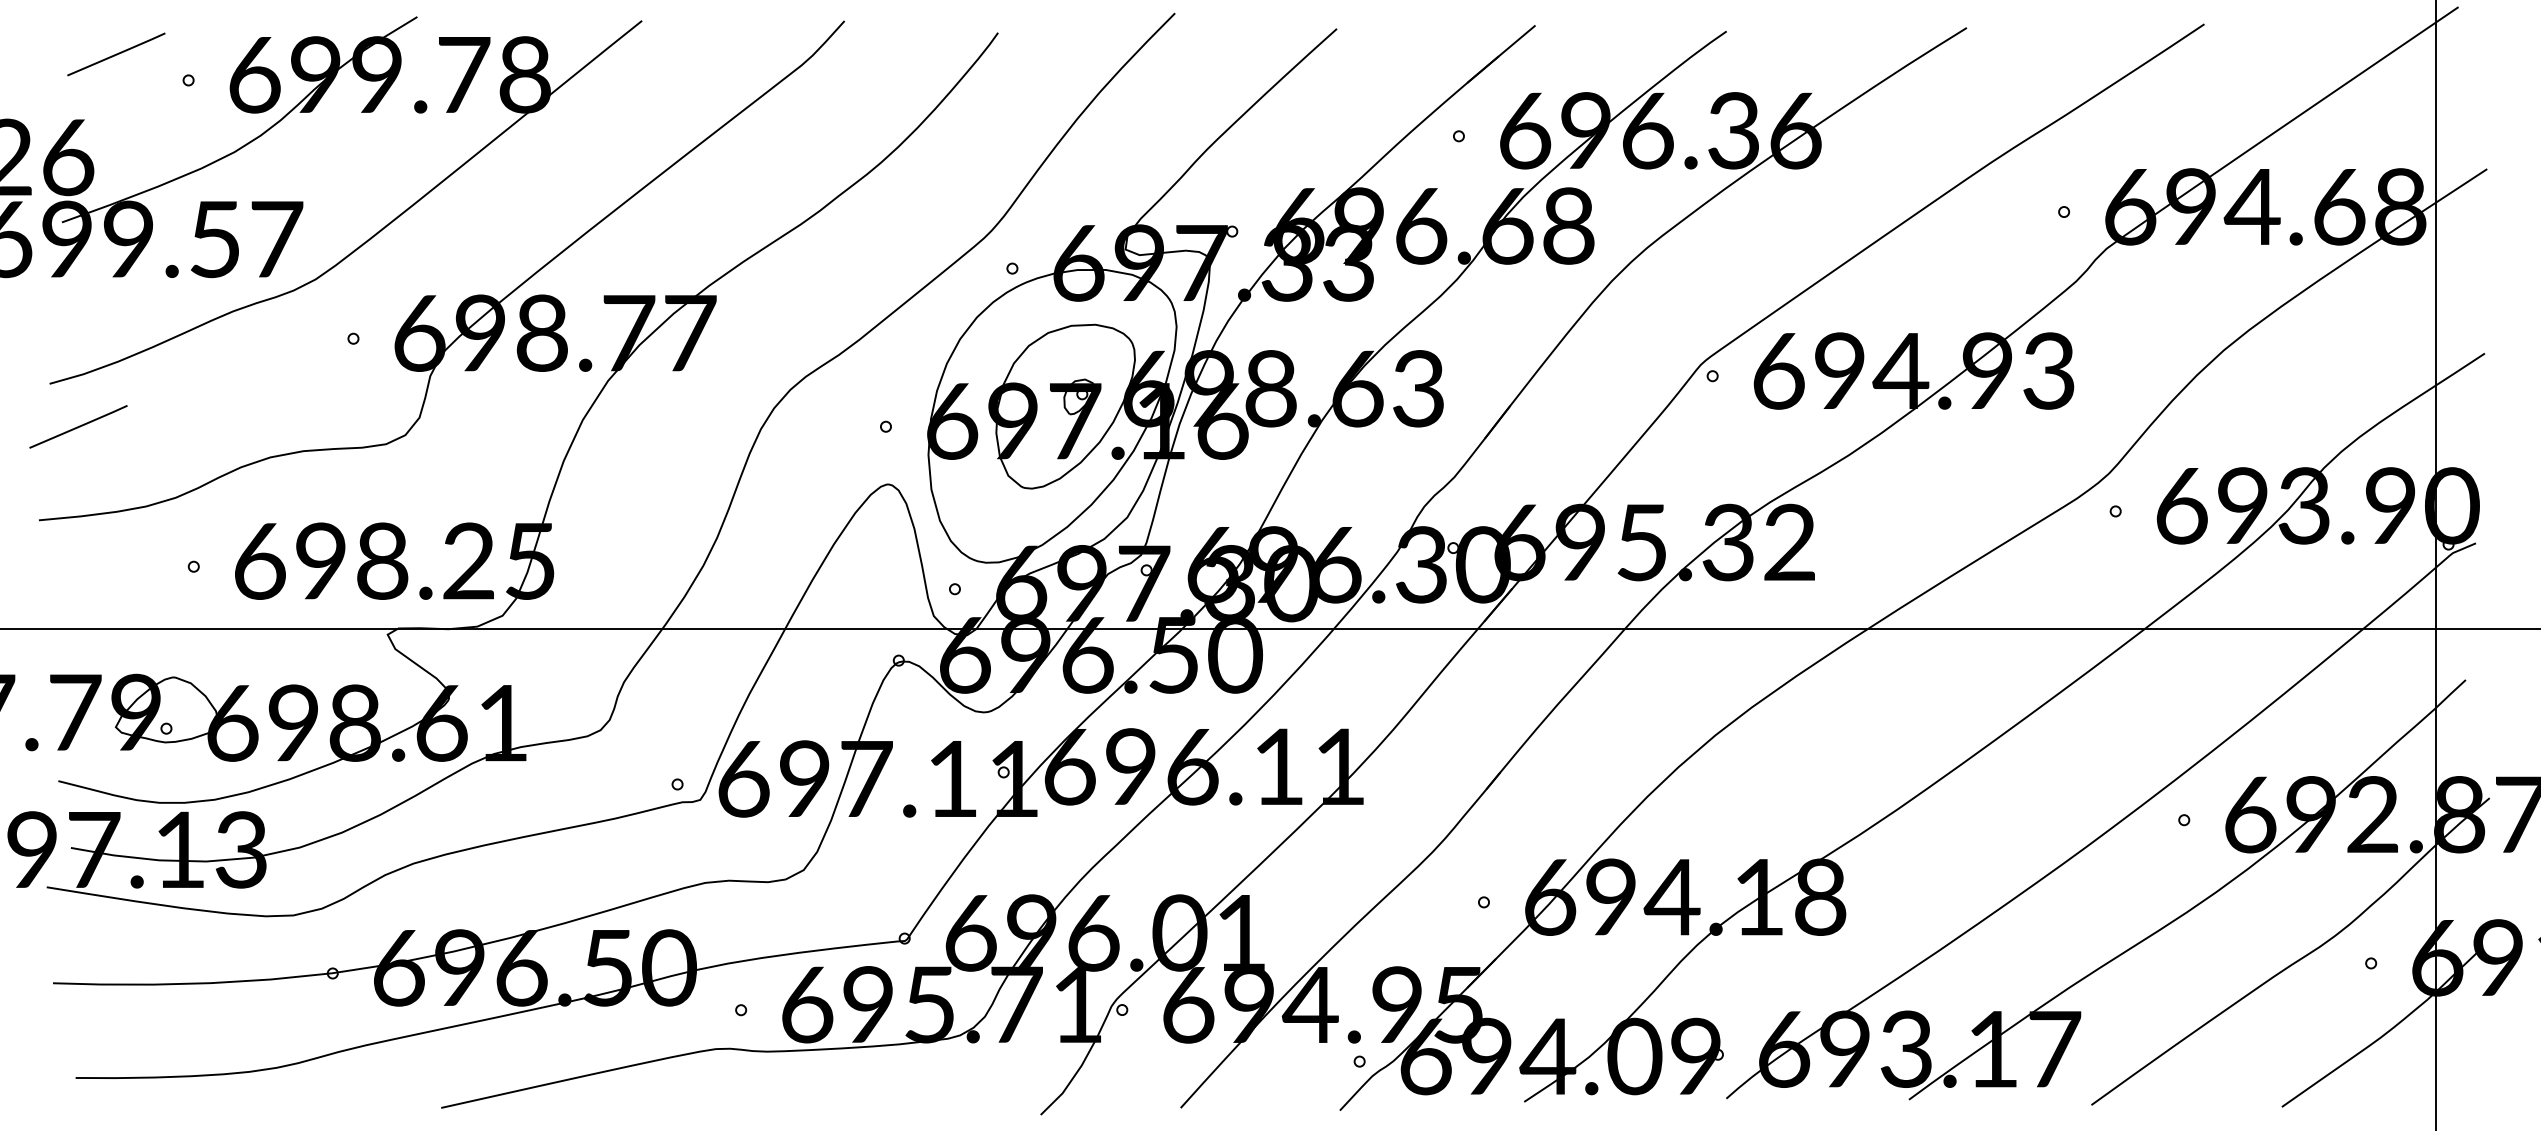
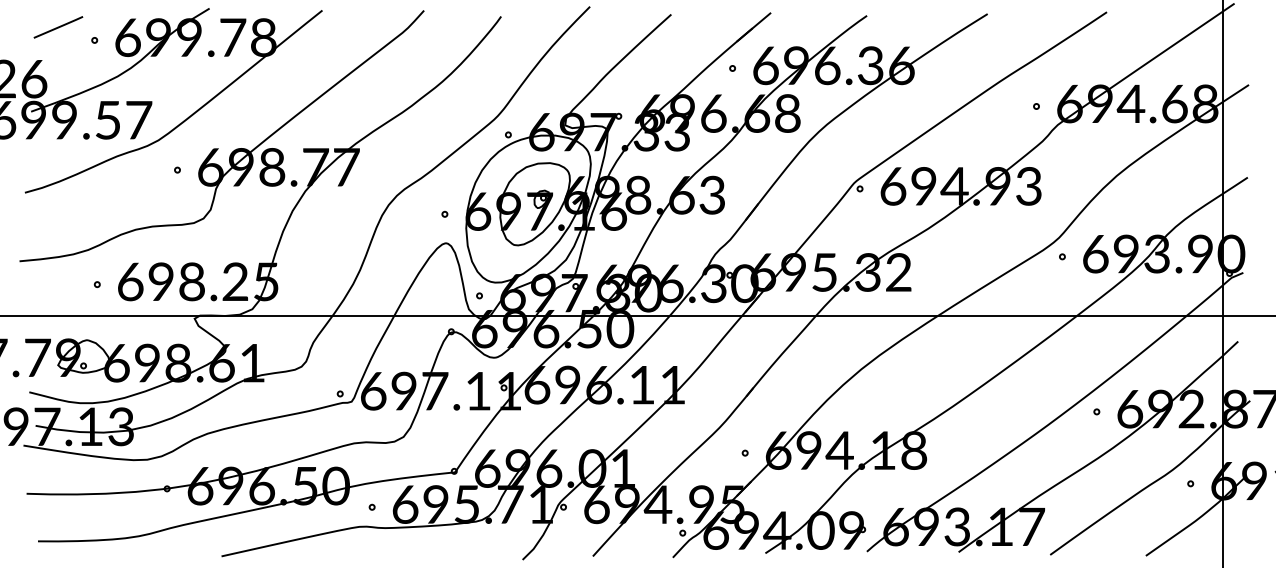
line: (78, 427) -> (39, 214), removed

